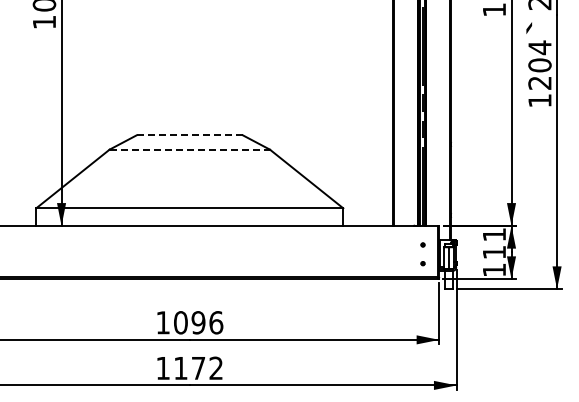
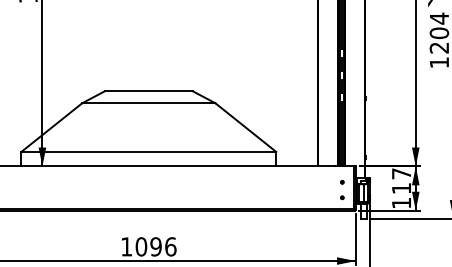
line: (190, 135) -> (149, 91), dashed -> solid
line: (190, 149) -> (149, 103), dashed -> solid
text: (494, 234) -> (401, 173), 111 -> 117

